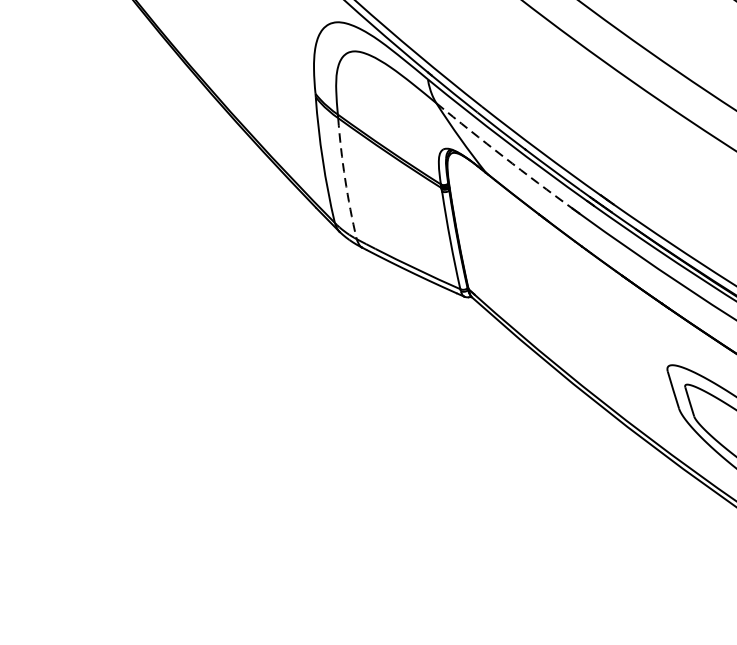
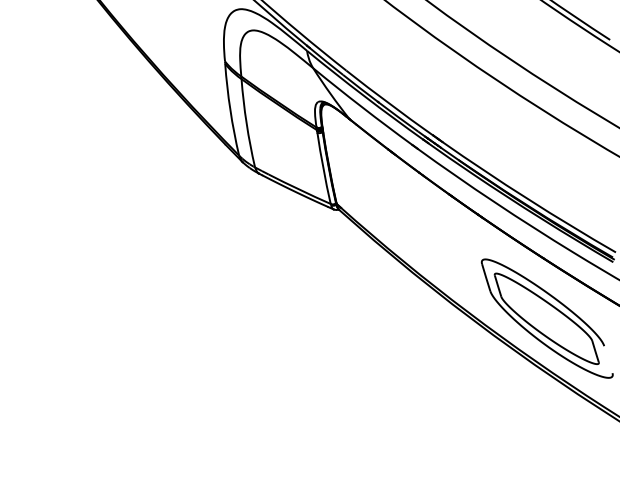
arc: (503, 157) -> (362, 107), dashed -> solid
arc: (344, 178) -> (246, 123), dashed -> solid

